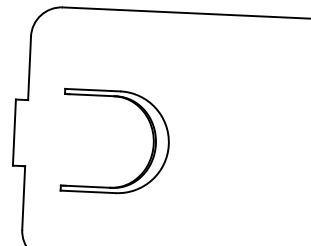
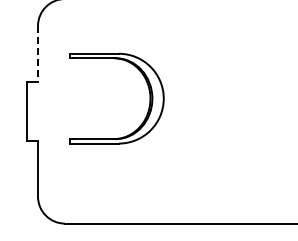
line: (30, 68) -> (38, 54), solid -> dashed
part: (151, 134) -> (148, 90), moved

